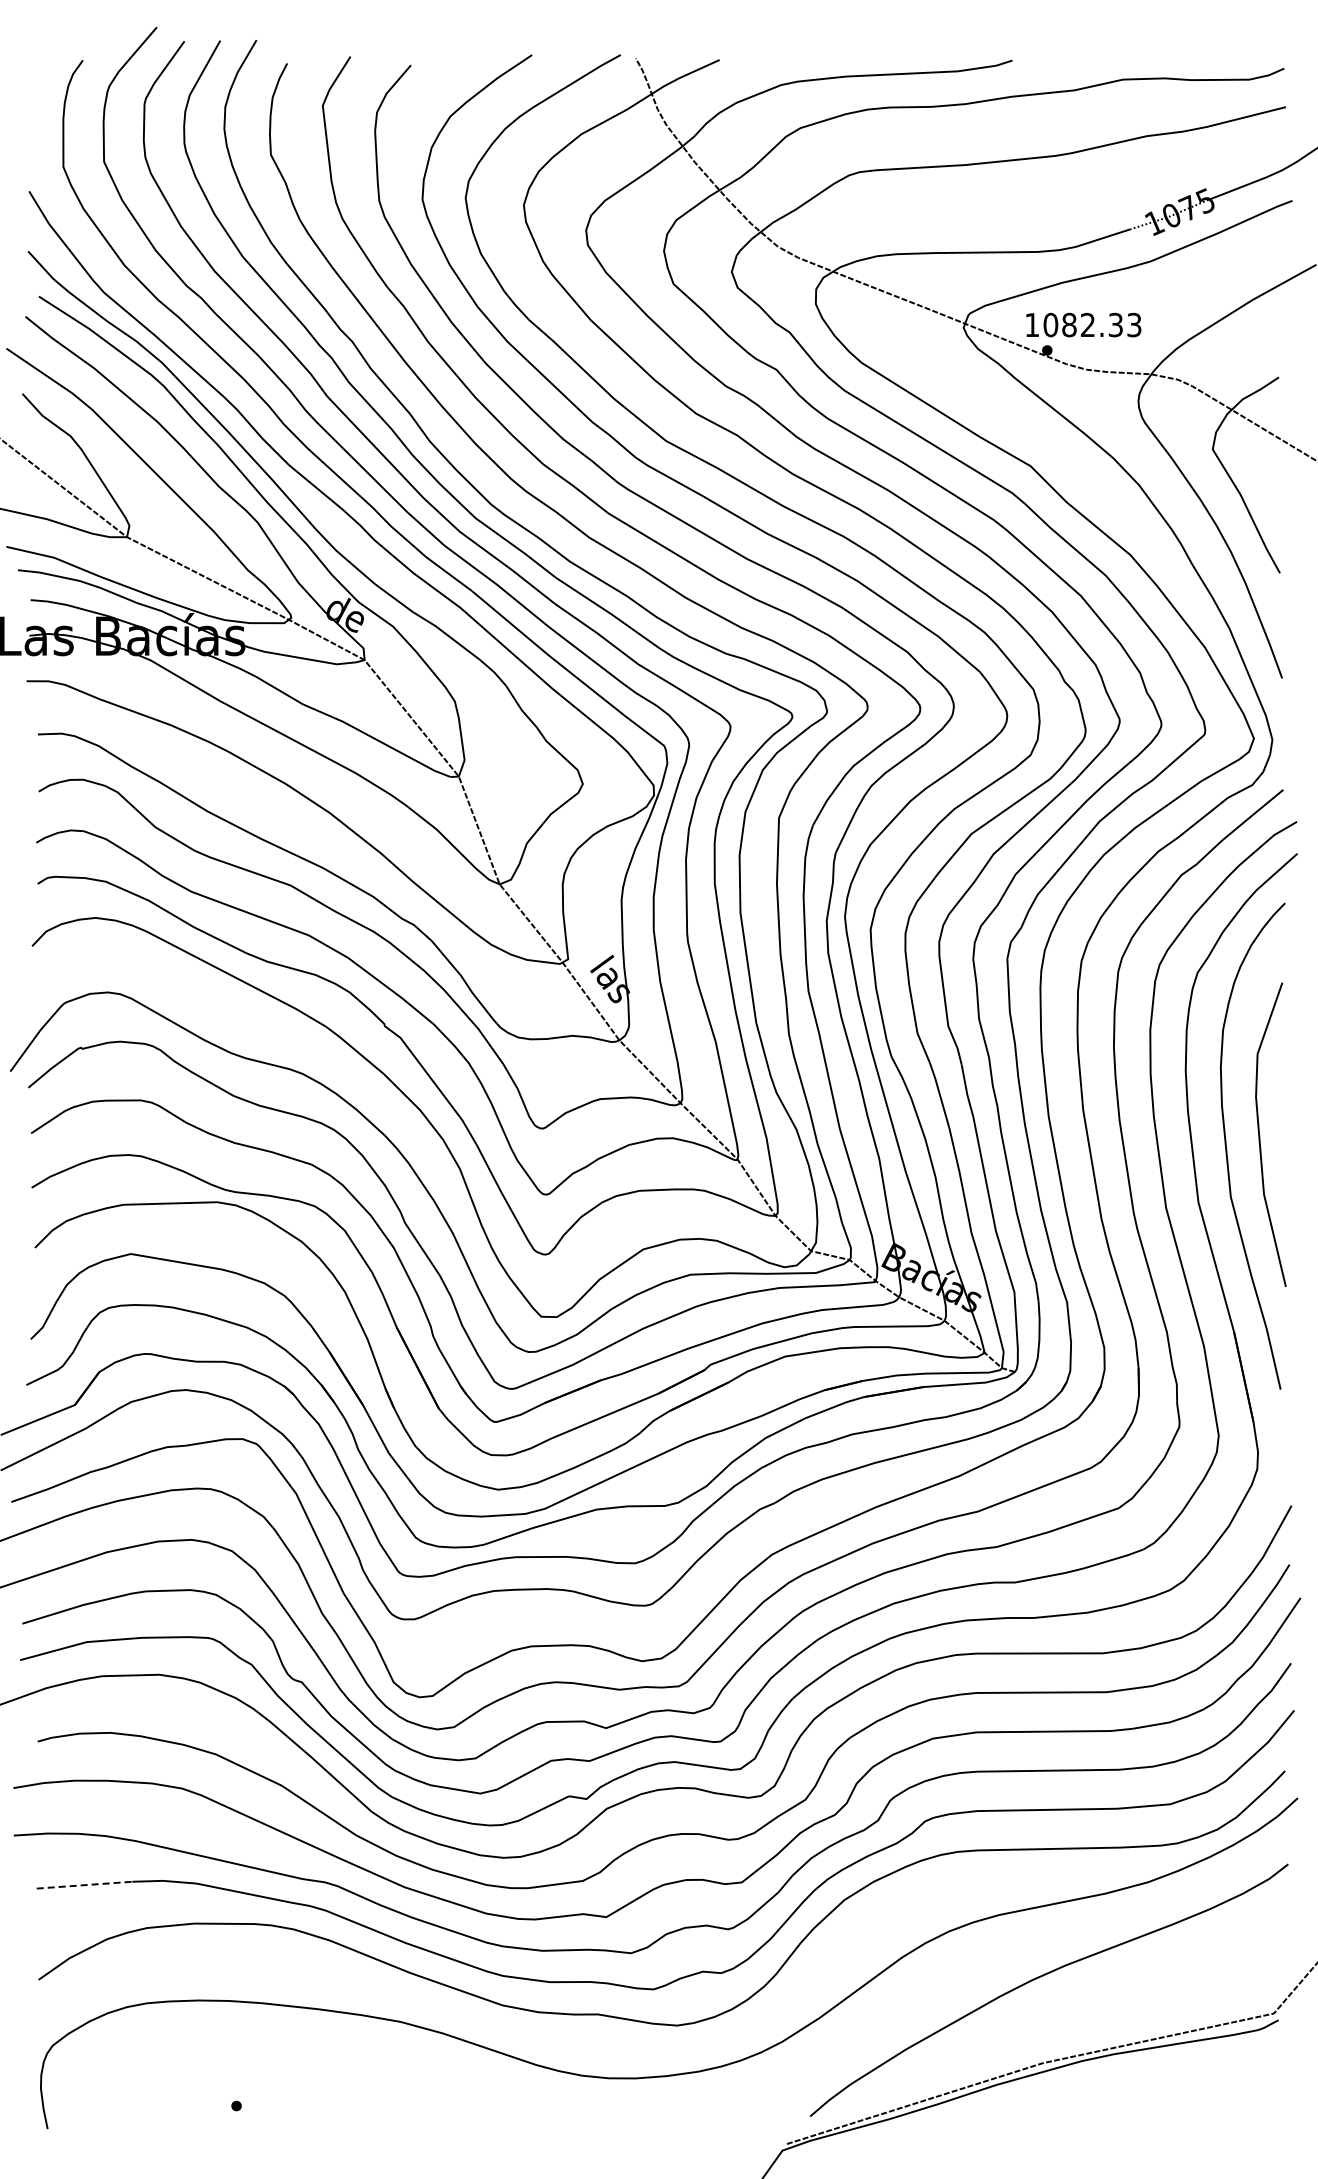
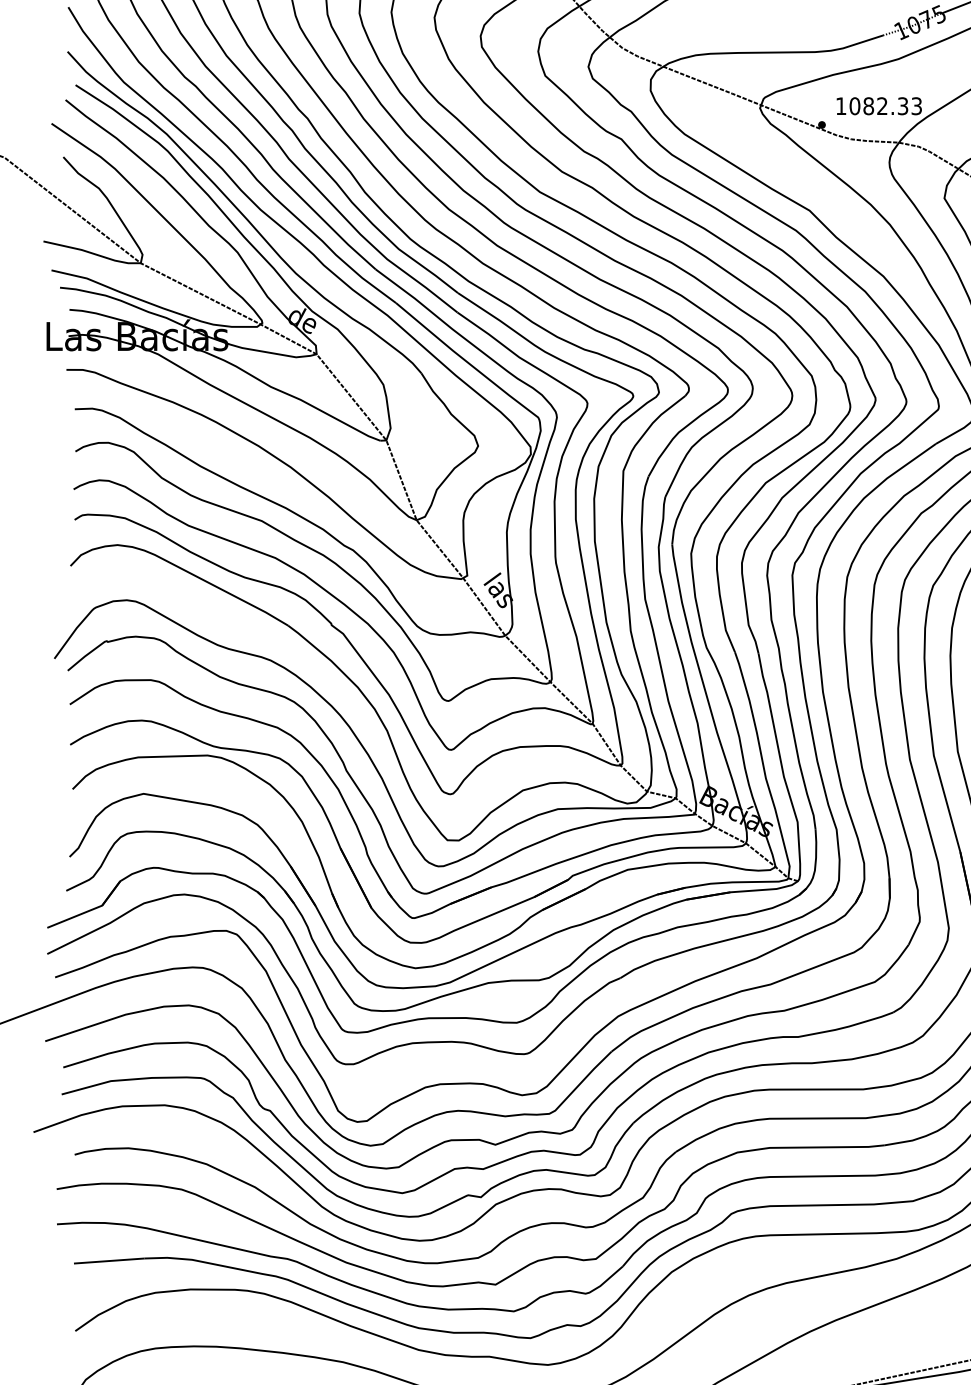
text: (1083, 324) -> (879, 105), moved
line: (84, 1885) -> (109, 1261), dashed -> solid

